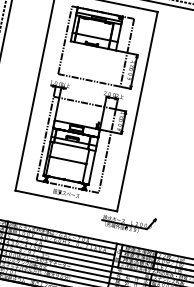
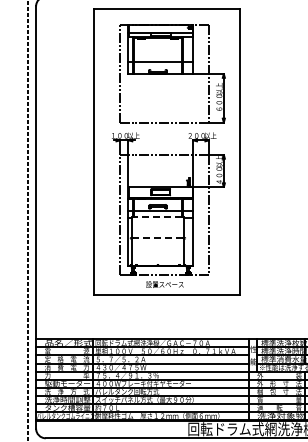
line: (70, 145) -> (157, 217), solid -> dashed
line: (67, 160) -> (157, 238), solid -> dashed
part: (128, 221) -> (258, 305), removed

